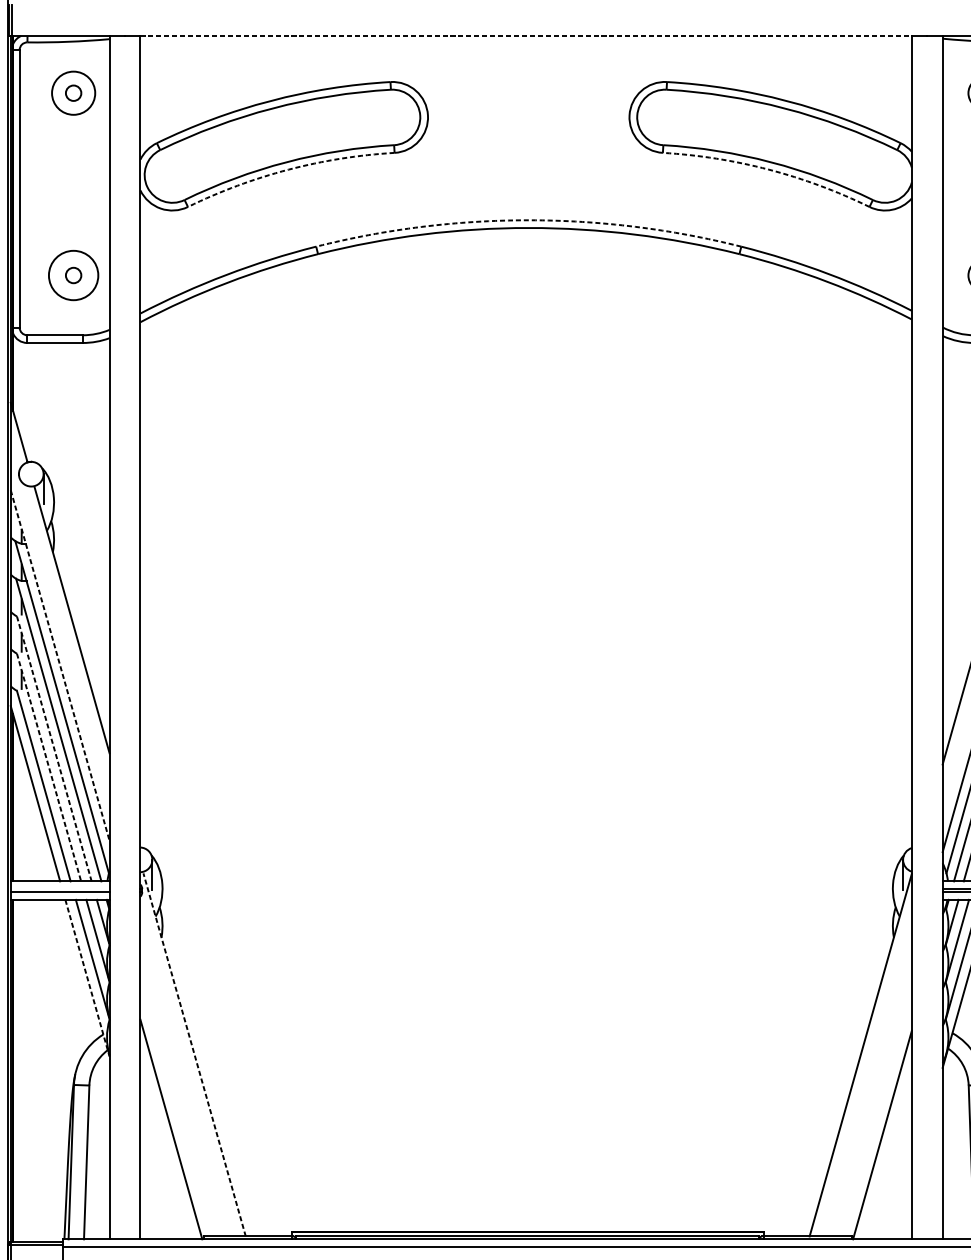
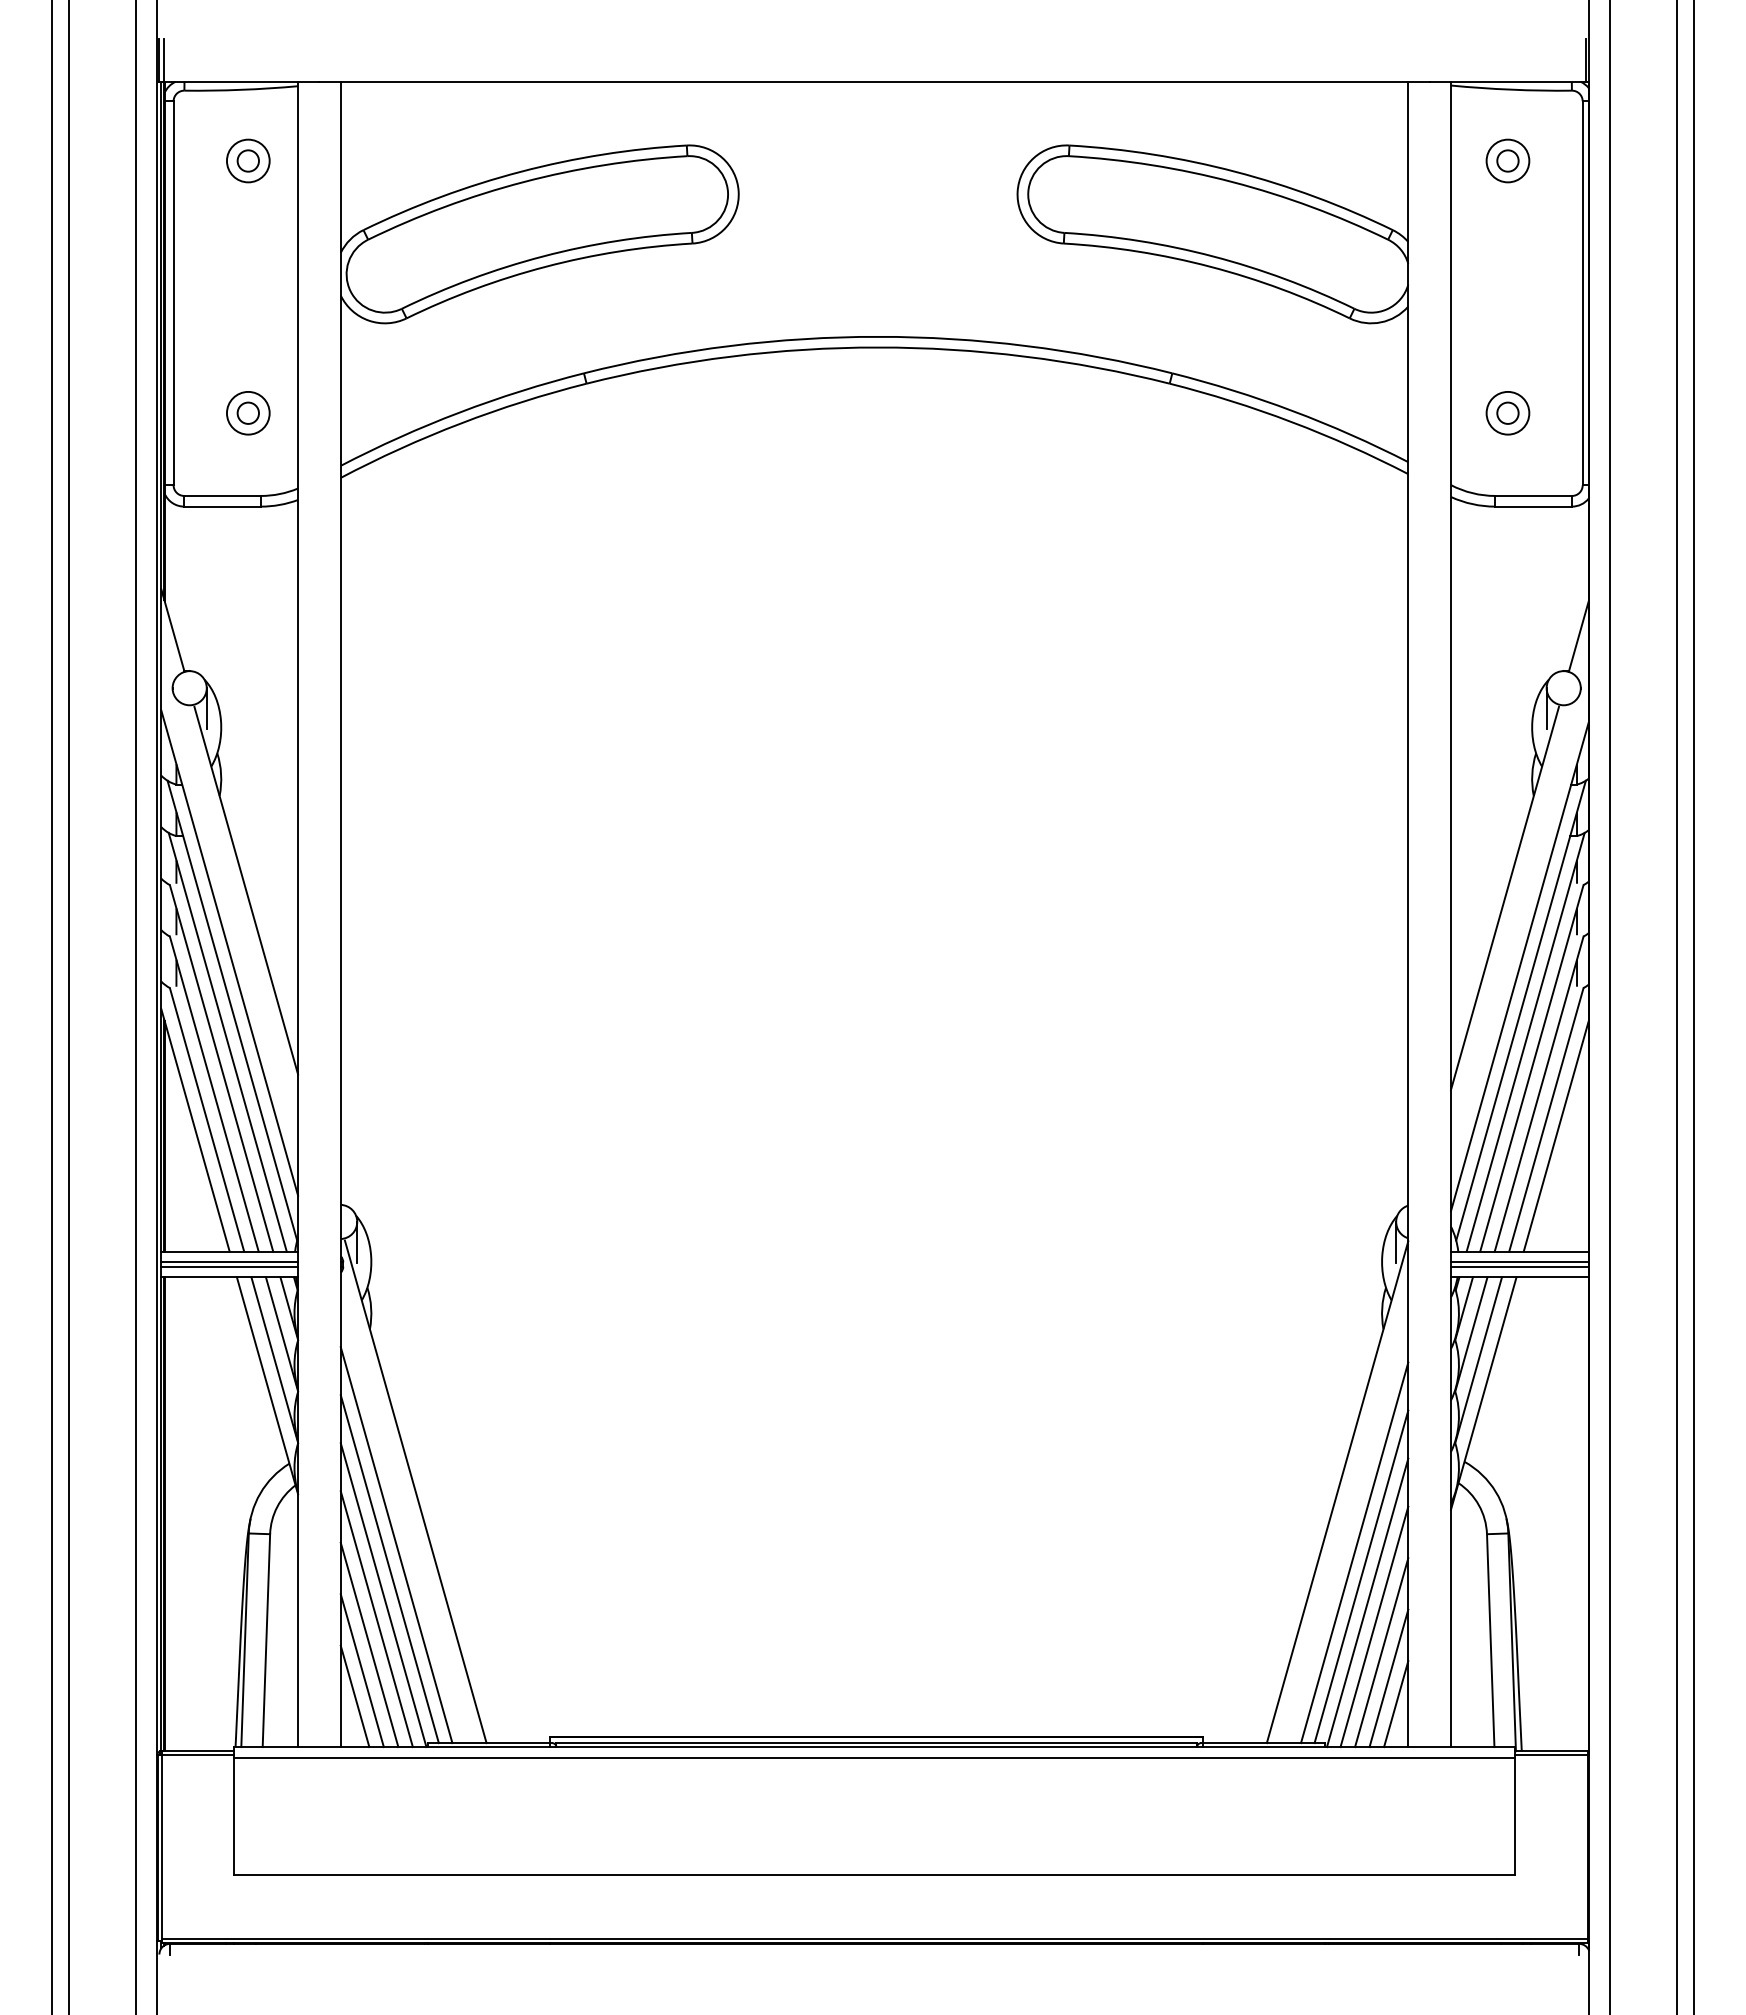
line: (526, 35) -> (874, 81), dashed -> solid
circle: (73, 92) -> (247, 160), size x0.71
arc: (288, 169) -> (545, 266), dashed -> solid
arc: (768, 169) -> (1210, 266), dashed -> solid
arc: (529, 220) -> (878, 336), dashed -> solid
circle: (73, 274) -> (247, 412), size x0.62
line: (60, 665) -> (229, 953), dashed -> solid
line: (54, 748) -> (221, 1068), dashed -> solid
line: (49, 767) -> (214, 1094), dashed -> solid
line: (60, 889) -> (229, 1262), added
line: (87, 978) -> (267, 1385), dashed -> solid
line: (194, 1054) -> (415, 1491), dashed -> solid
line: (180, 1093) -> (396, 1545), added
line: (872, 1098) -> (1354, 1552), added
line: (175, 1111) -> (389, 1569), added
line: (878, 1116) -> (1361, 1576), added
line: (166, 1147) -> (376, 1619), added
line: (887, 1152) -> (1374, 1626), added
line: (161, 1165) -> (369, 1644), added
line: (892, 1170) -> (1381, 1652), added
line: (155, 1183) -> (361, 1670), added
line: (897, 1189) -> (1388, 1678), added
line: (150, 1202) -> (354, 1696), added
line: (903, 1208) -> (1396, 1704), added

